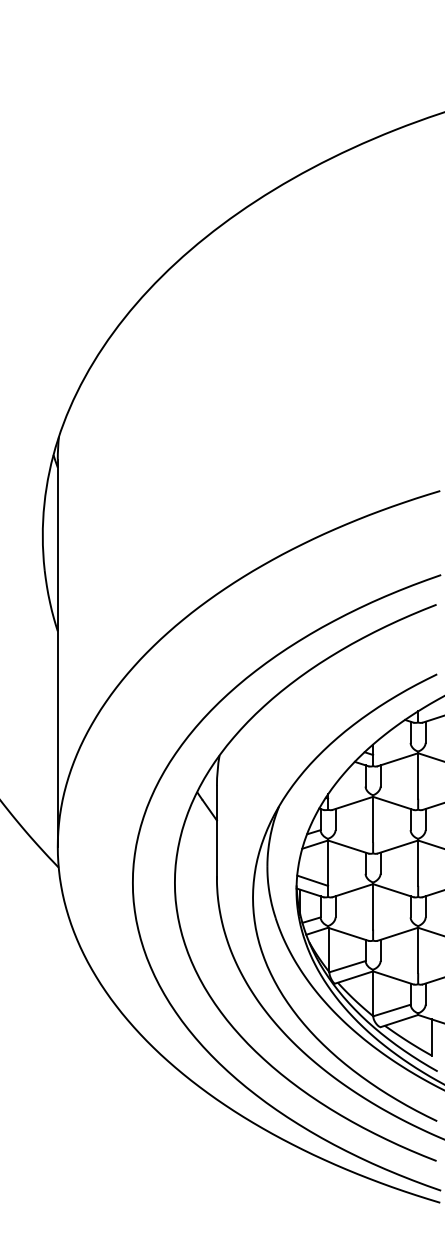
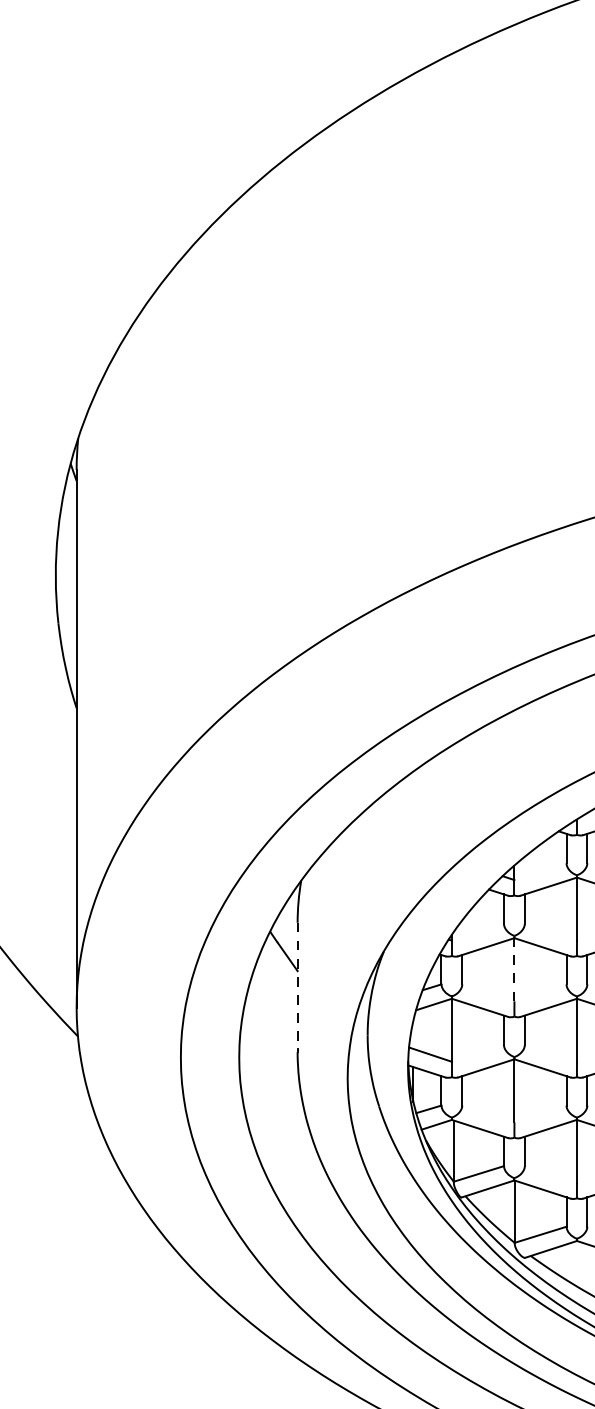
line: (373, 819) -> (514, 969), solid -> dashed
line: (216, 832) -> (296, 987), solid -> dashed

